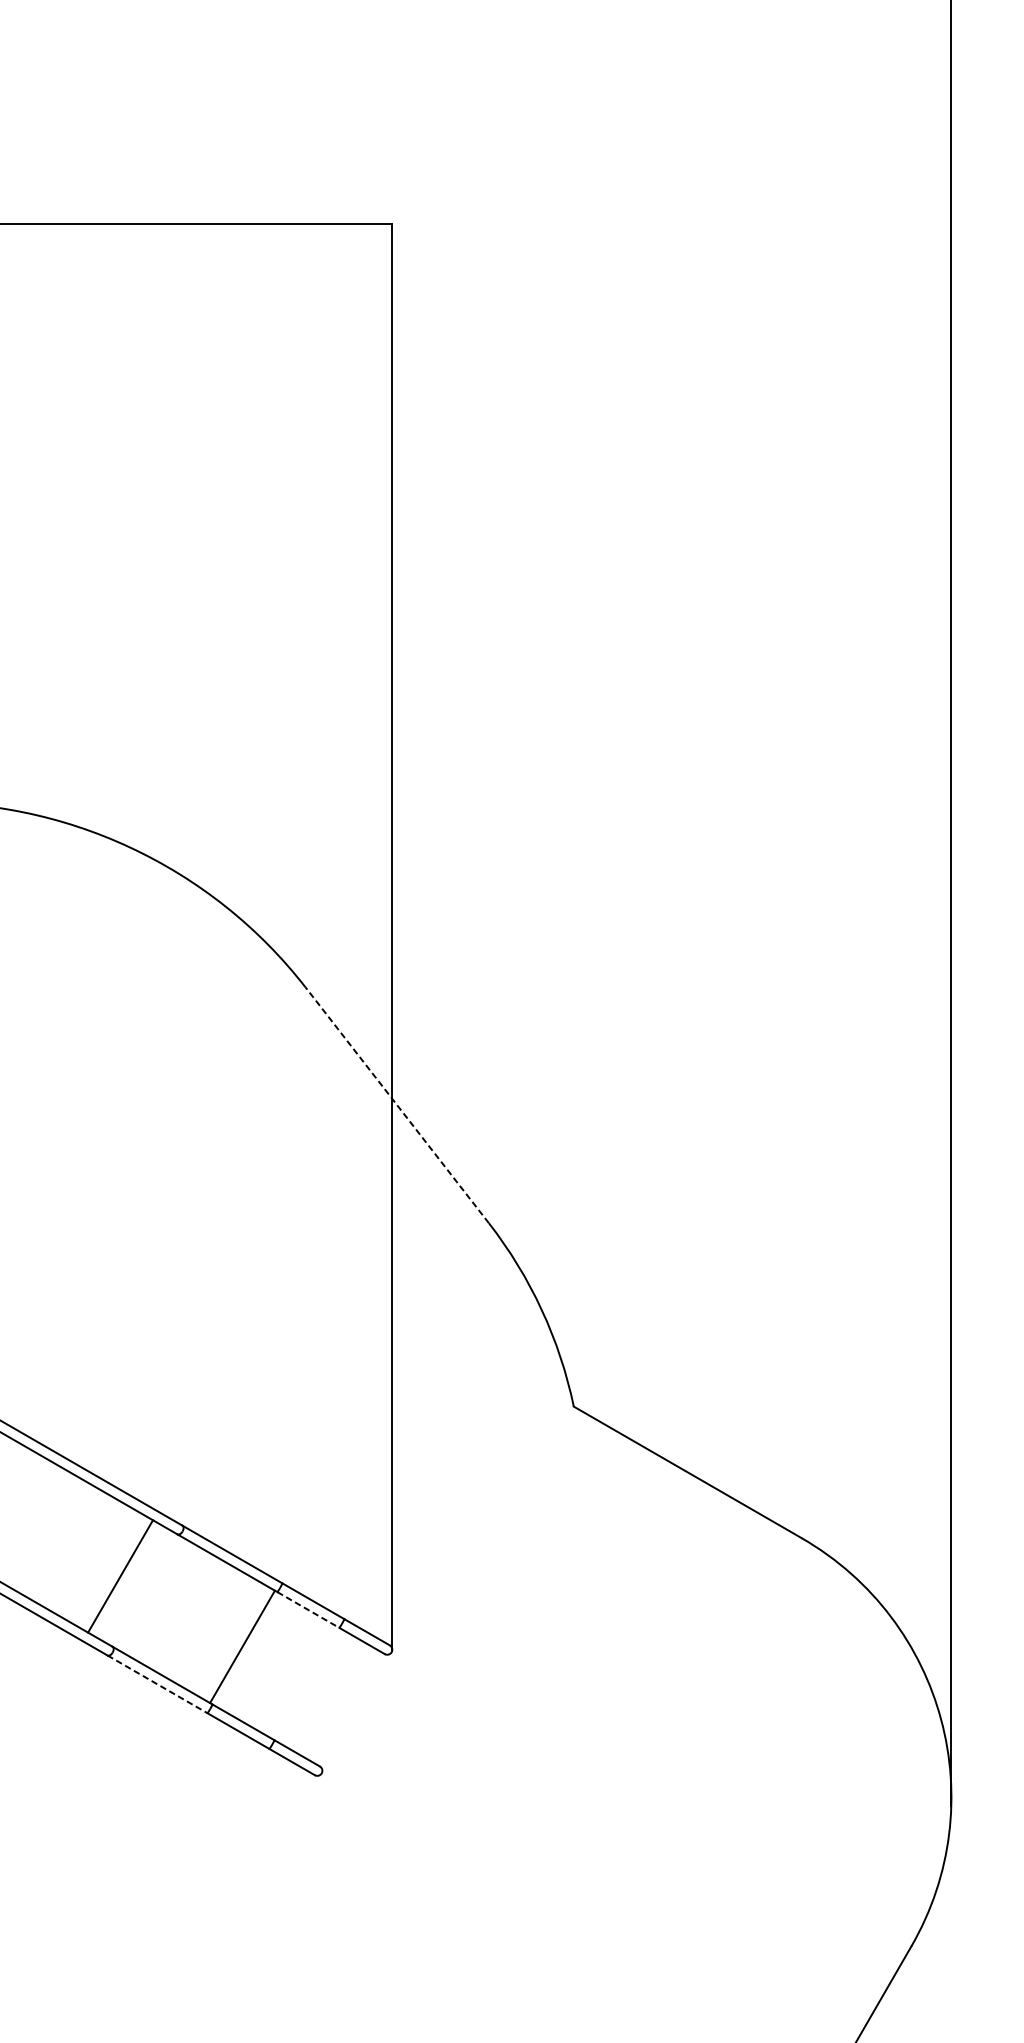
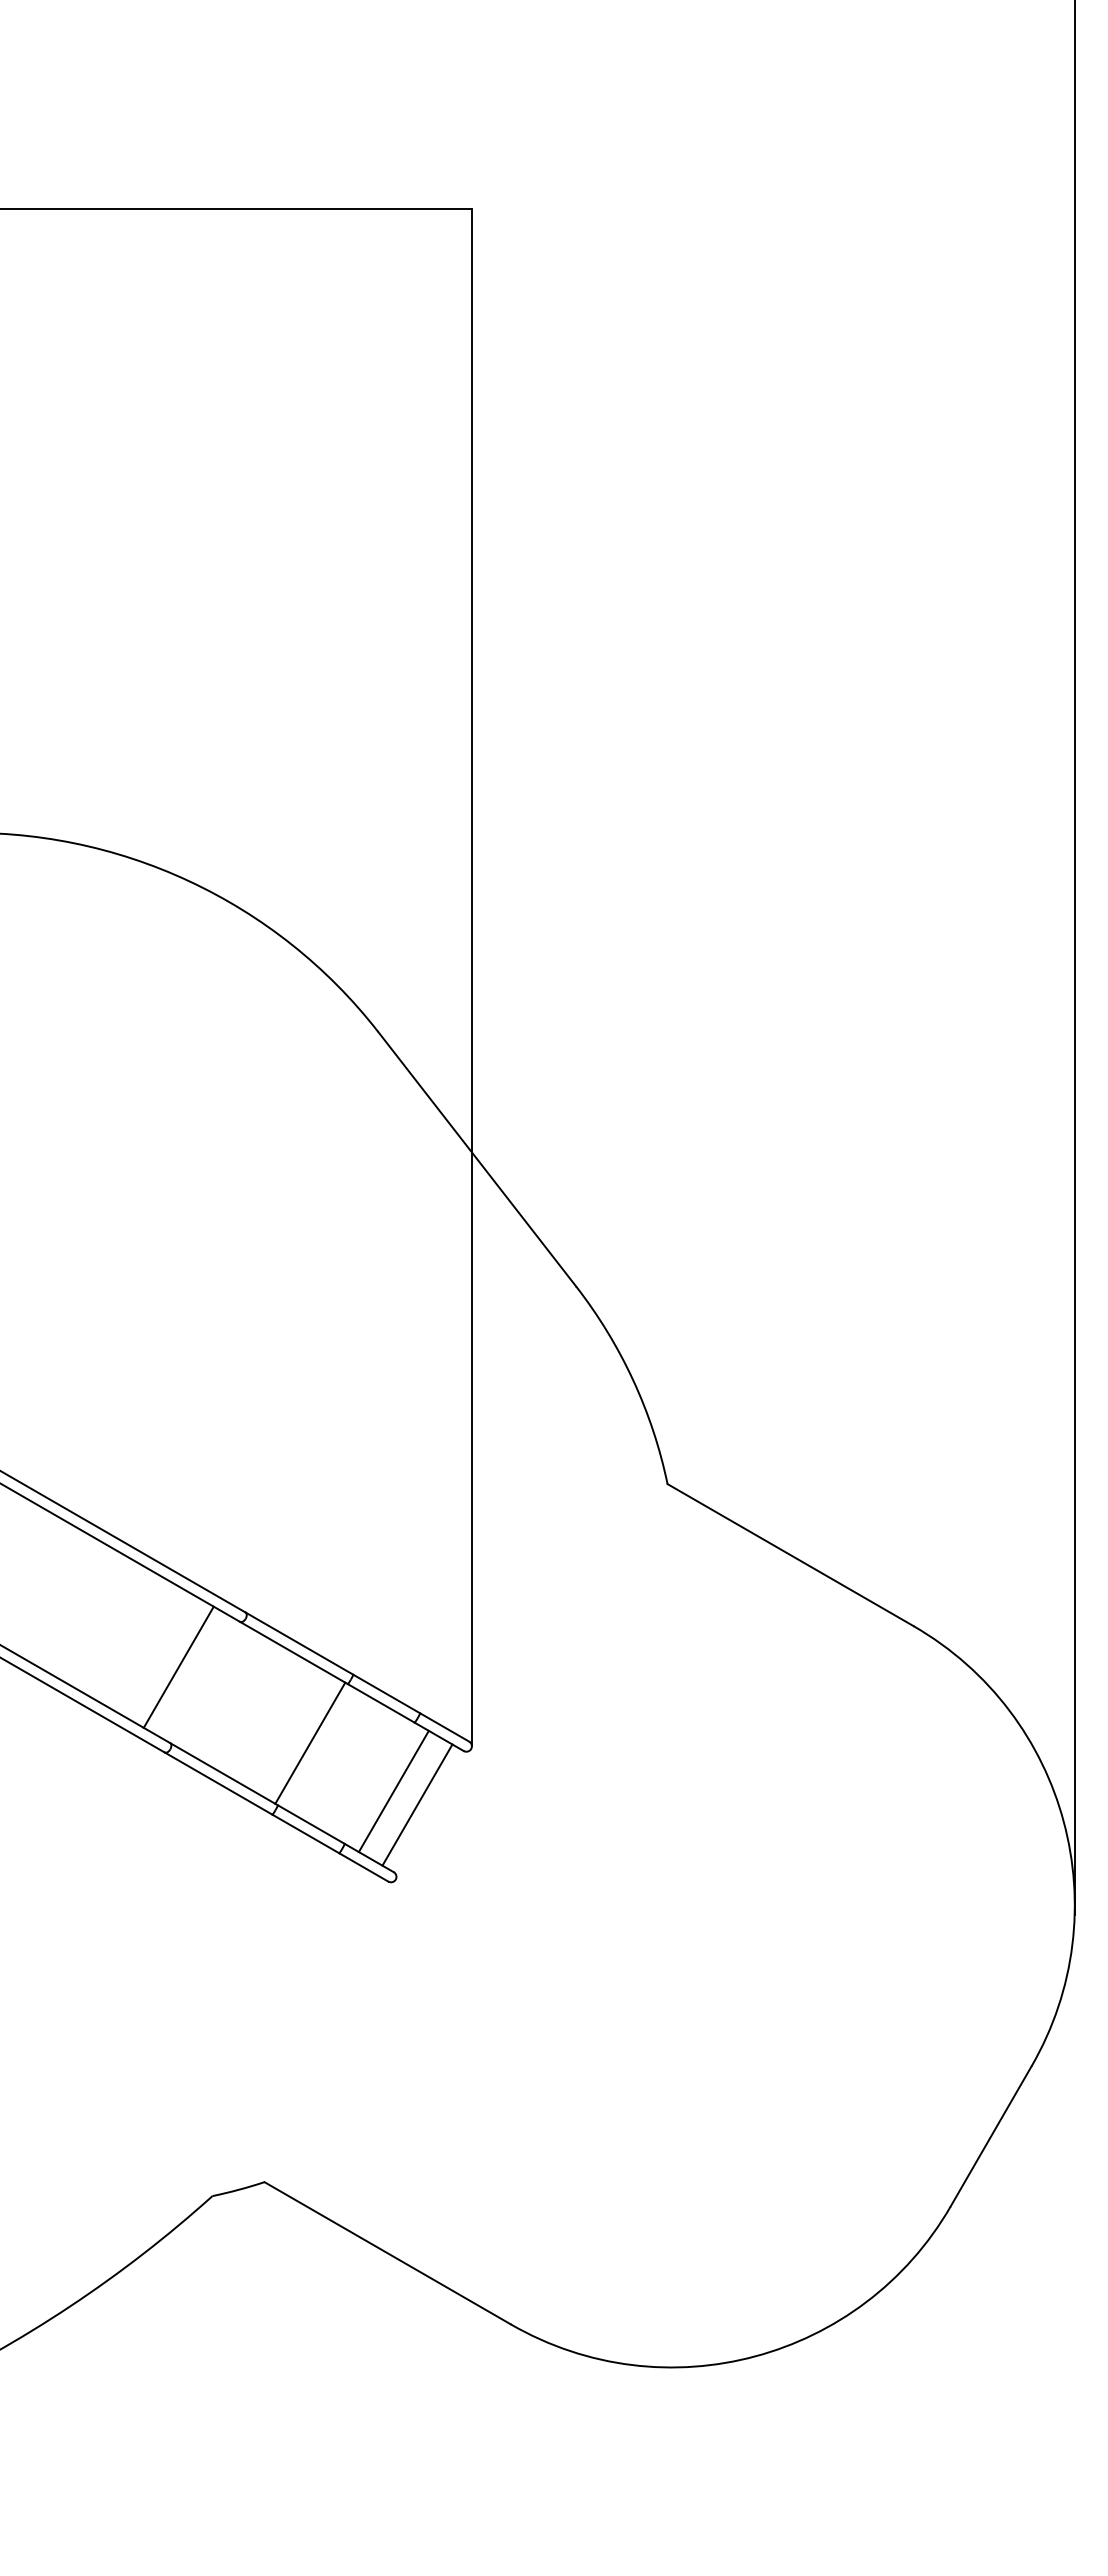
line: (396, 1104) -> (476, 1158), dashed -> solid
line: (308, 1610) -> (381, 1703), dashed -> solid
line: (158, 1684) -> (219, 1783), dashed -> solid
line: (319, 1691) -> (393, 1791), added
line: (341, 1703) -> (417, 1804), added

